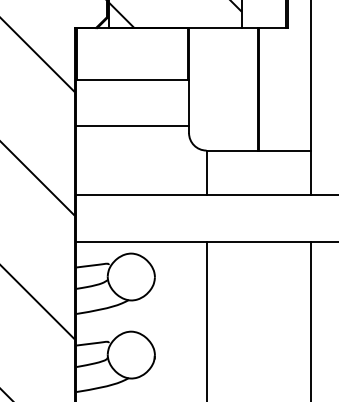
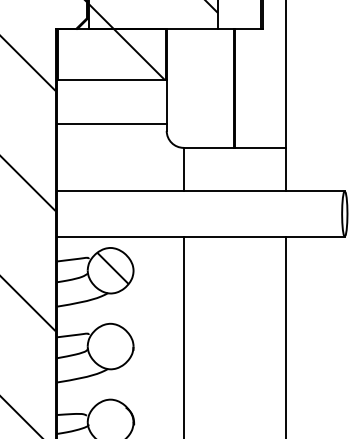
hatch: (159, 53) -> (138, 53), added
hatch: (133, 274) -> (112, 268), added

